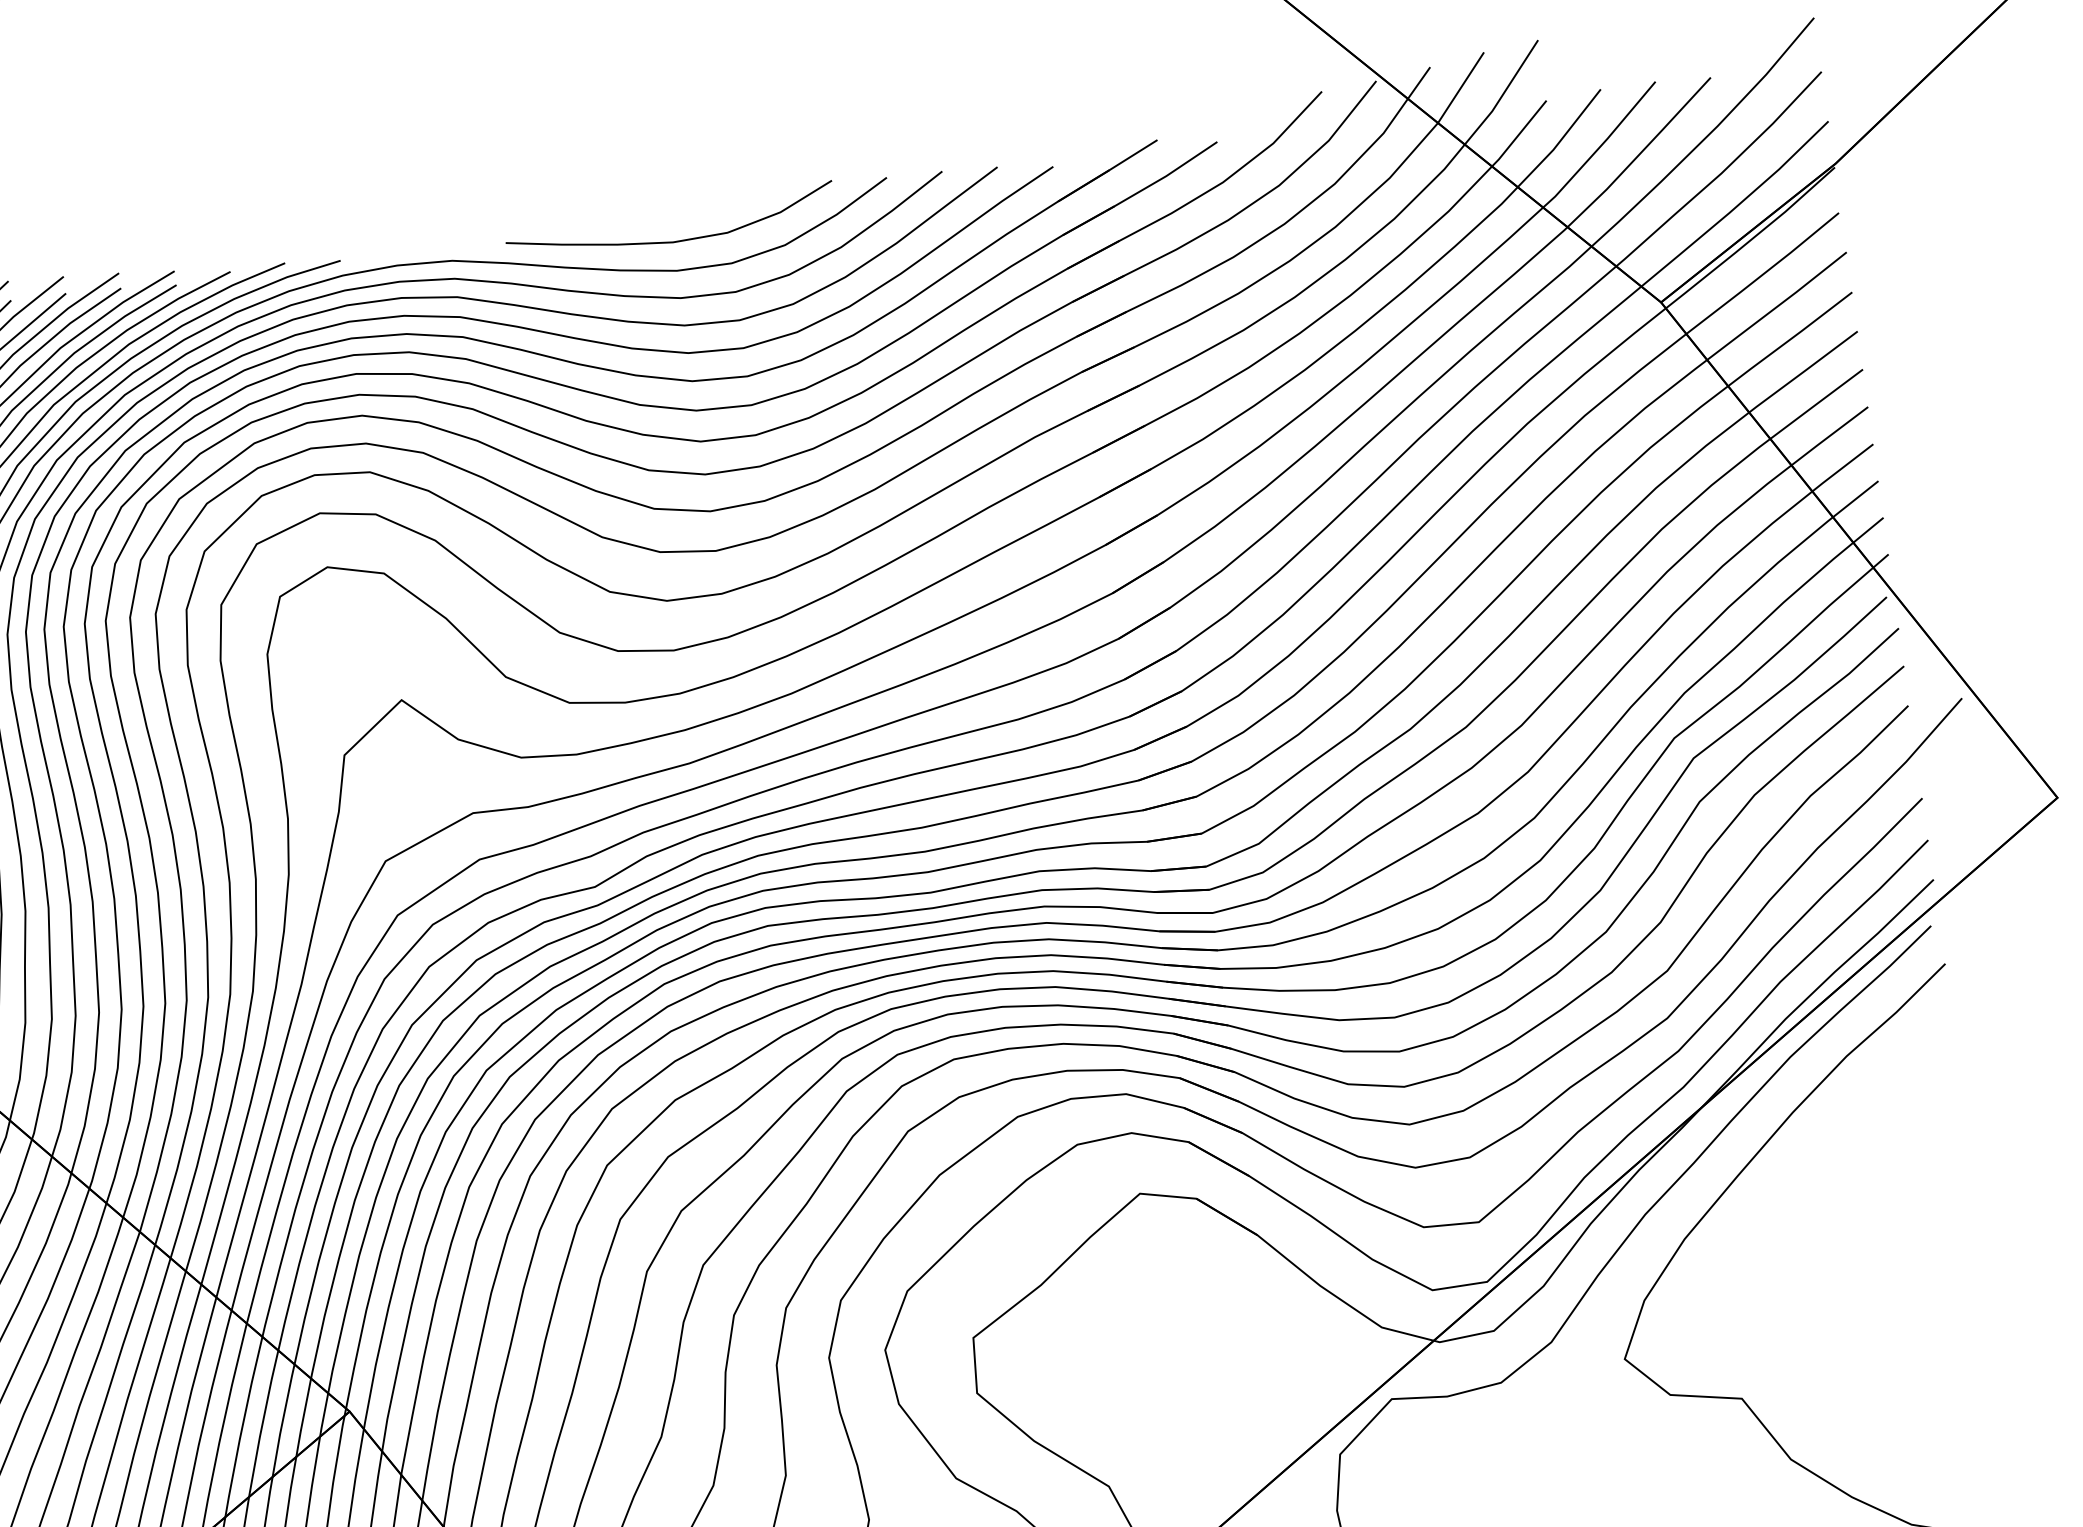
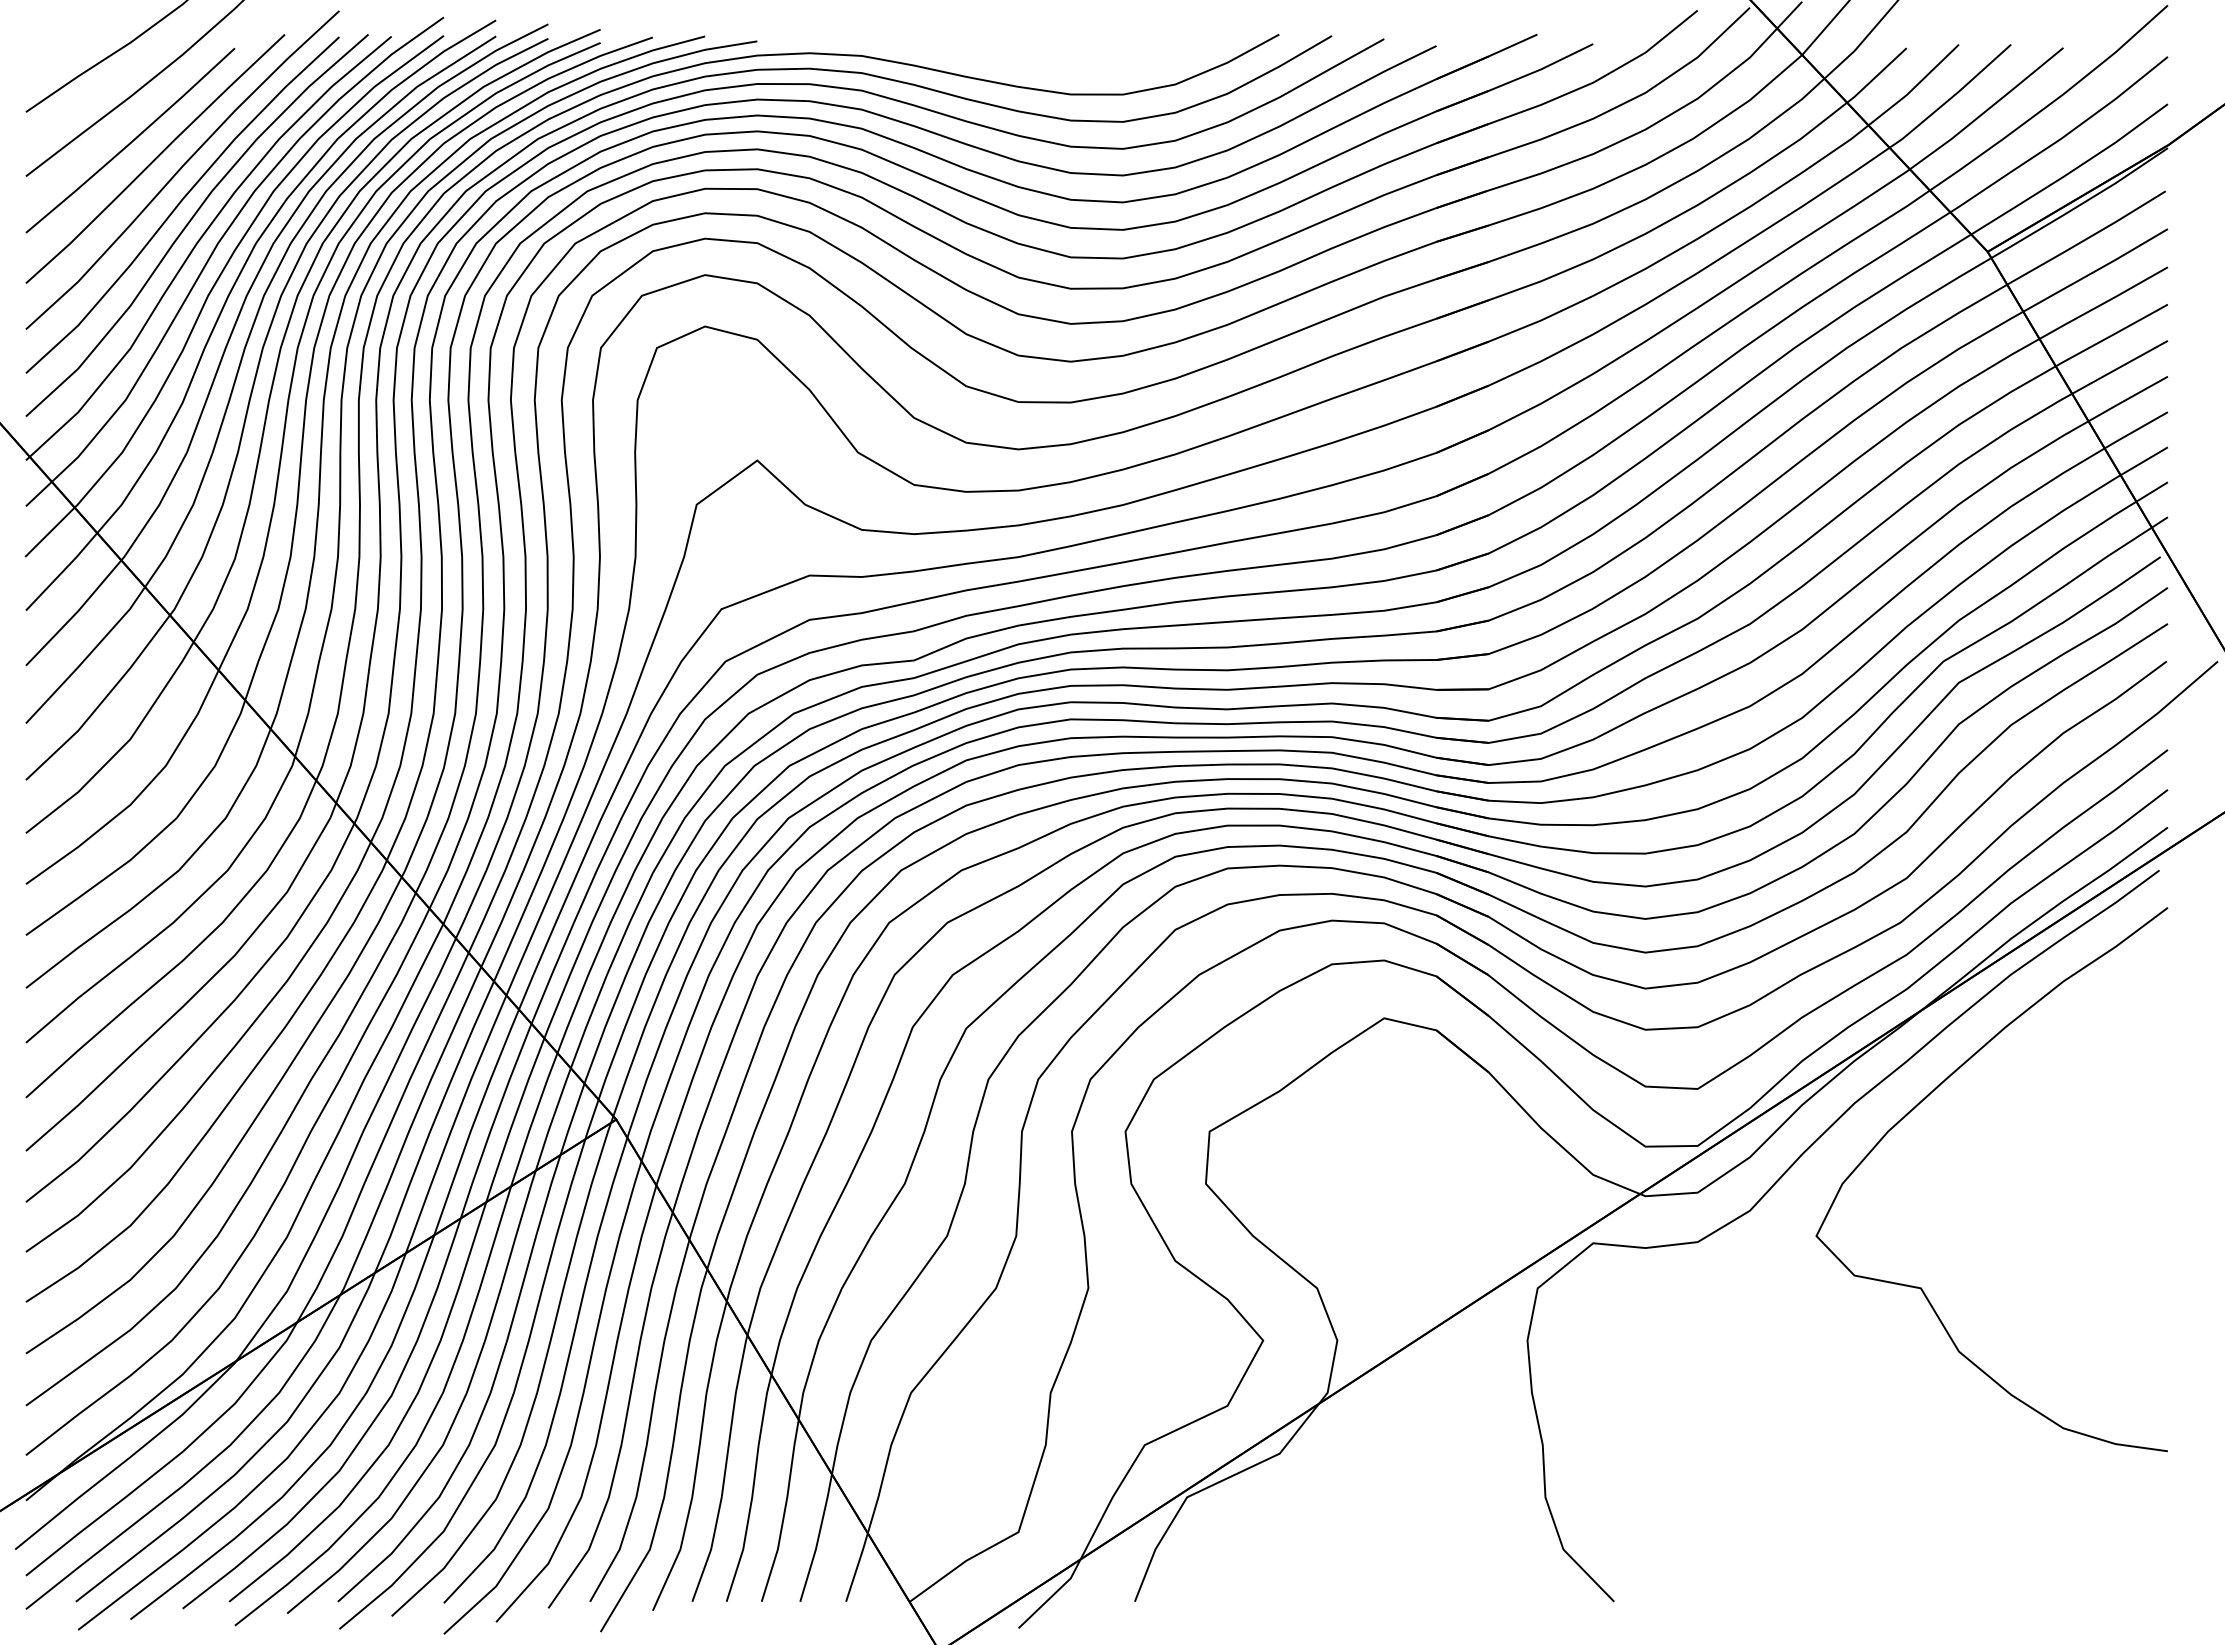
curve: (672, 241) -> (1070, 66), removed

